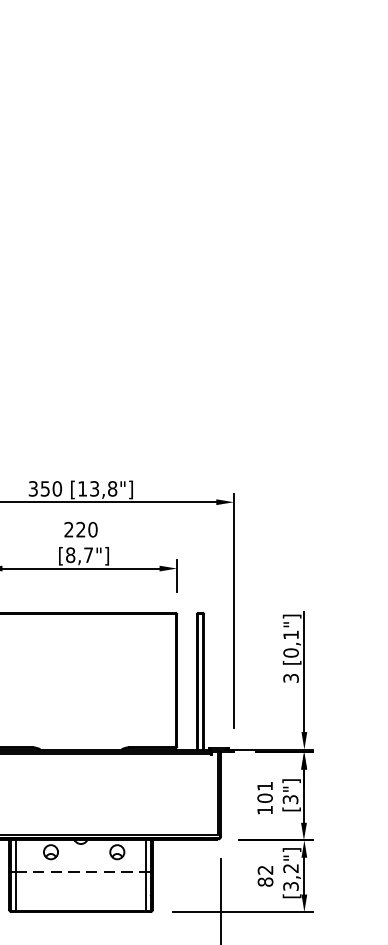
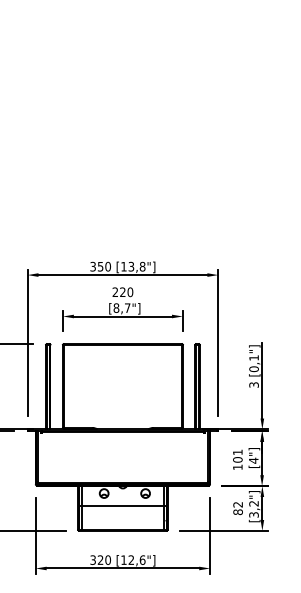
text: (290, 799) -> (253, 460), [3"] -> [4"]
line: (80, 871) -> (122, 505), dashed -> solid

